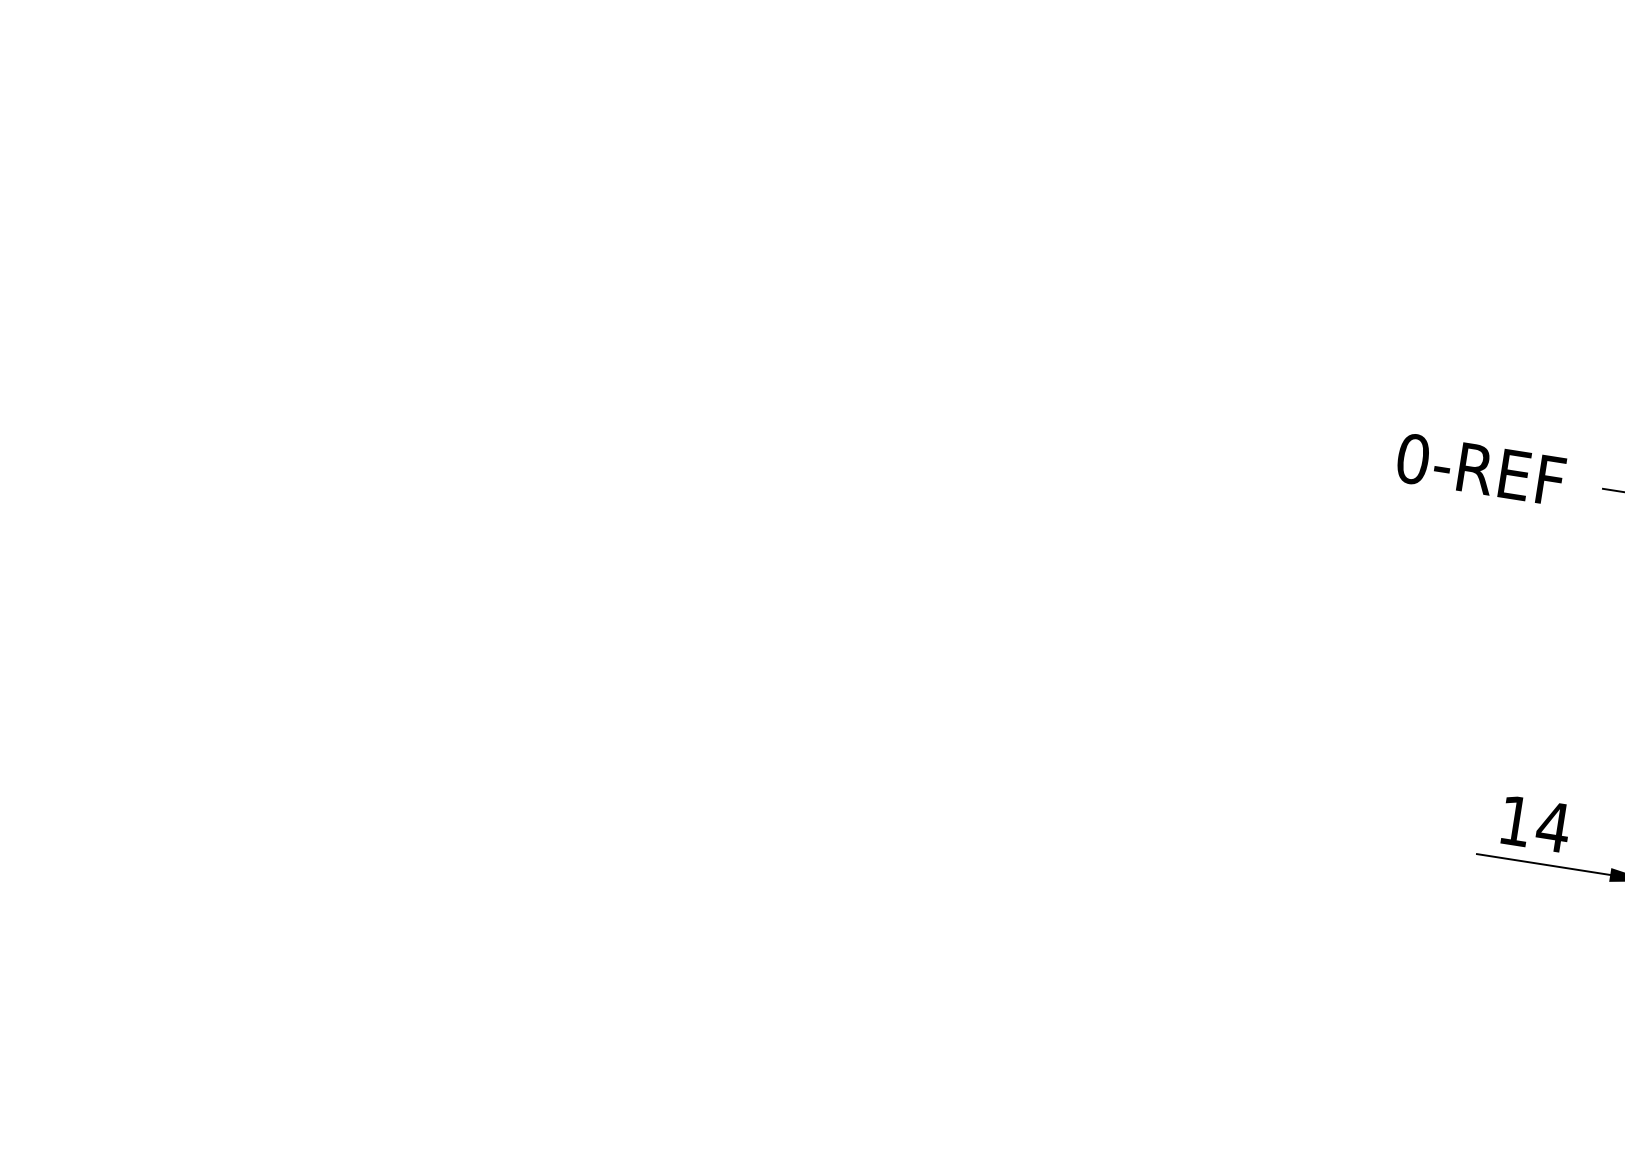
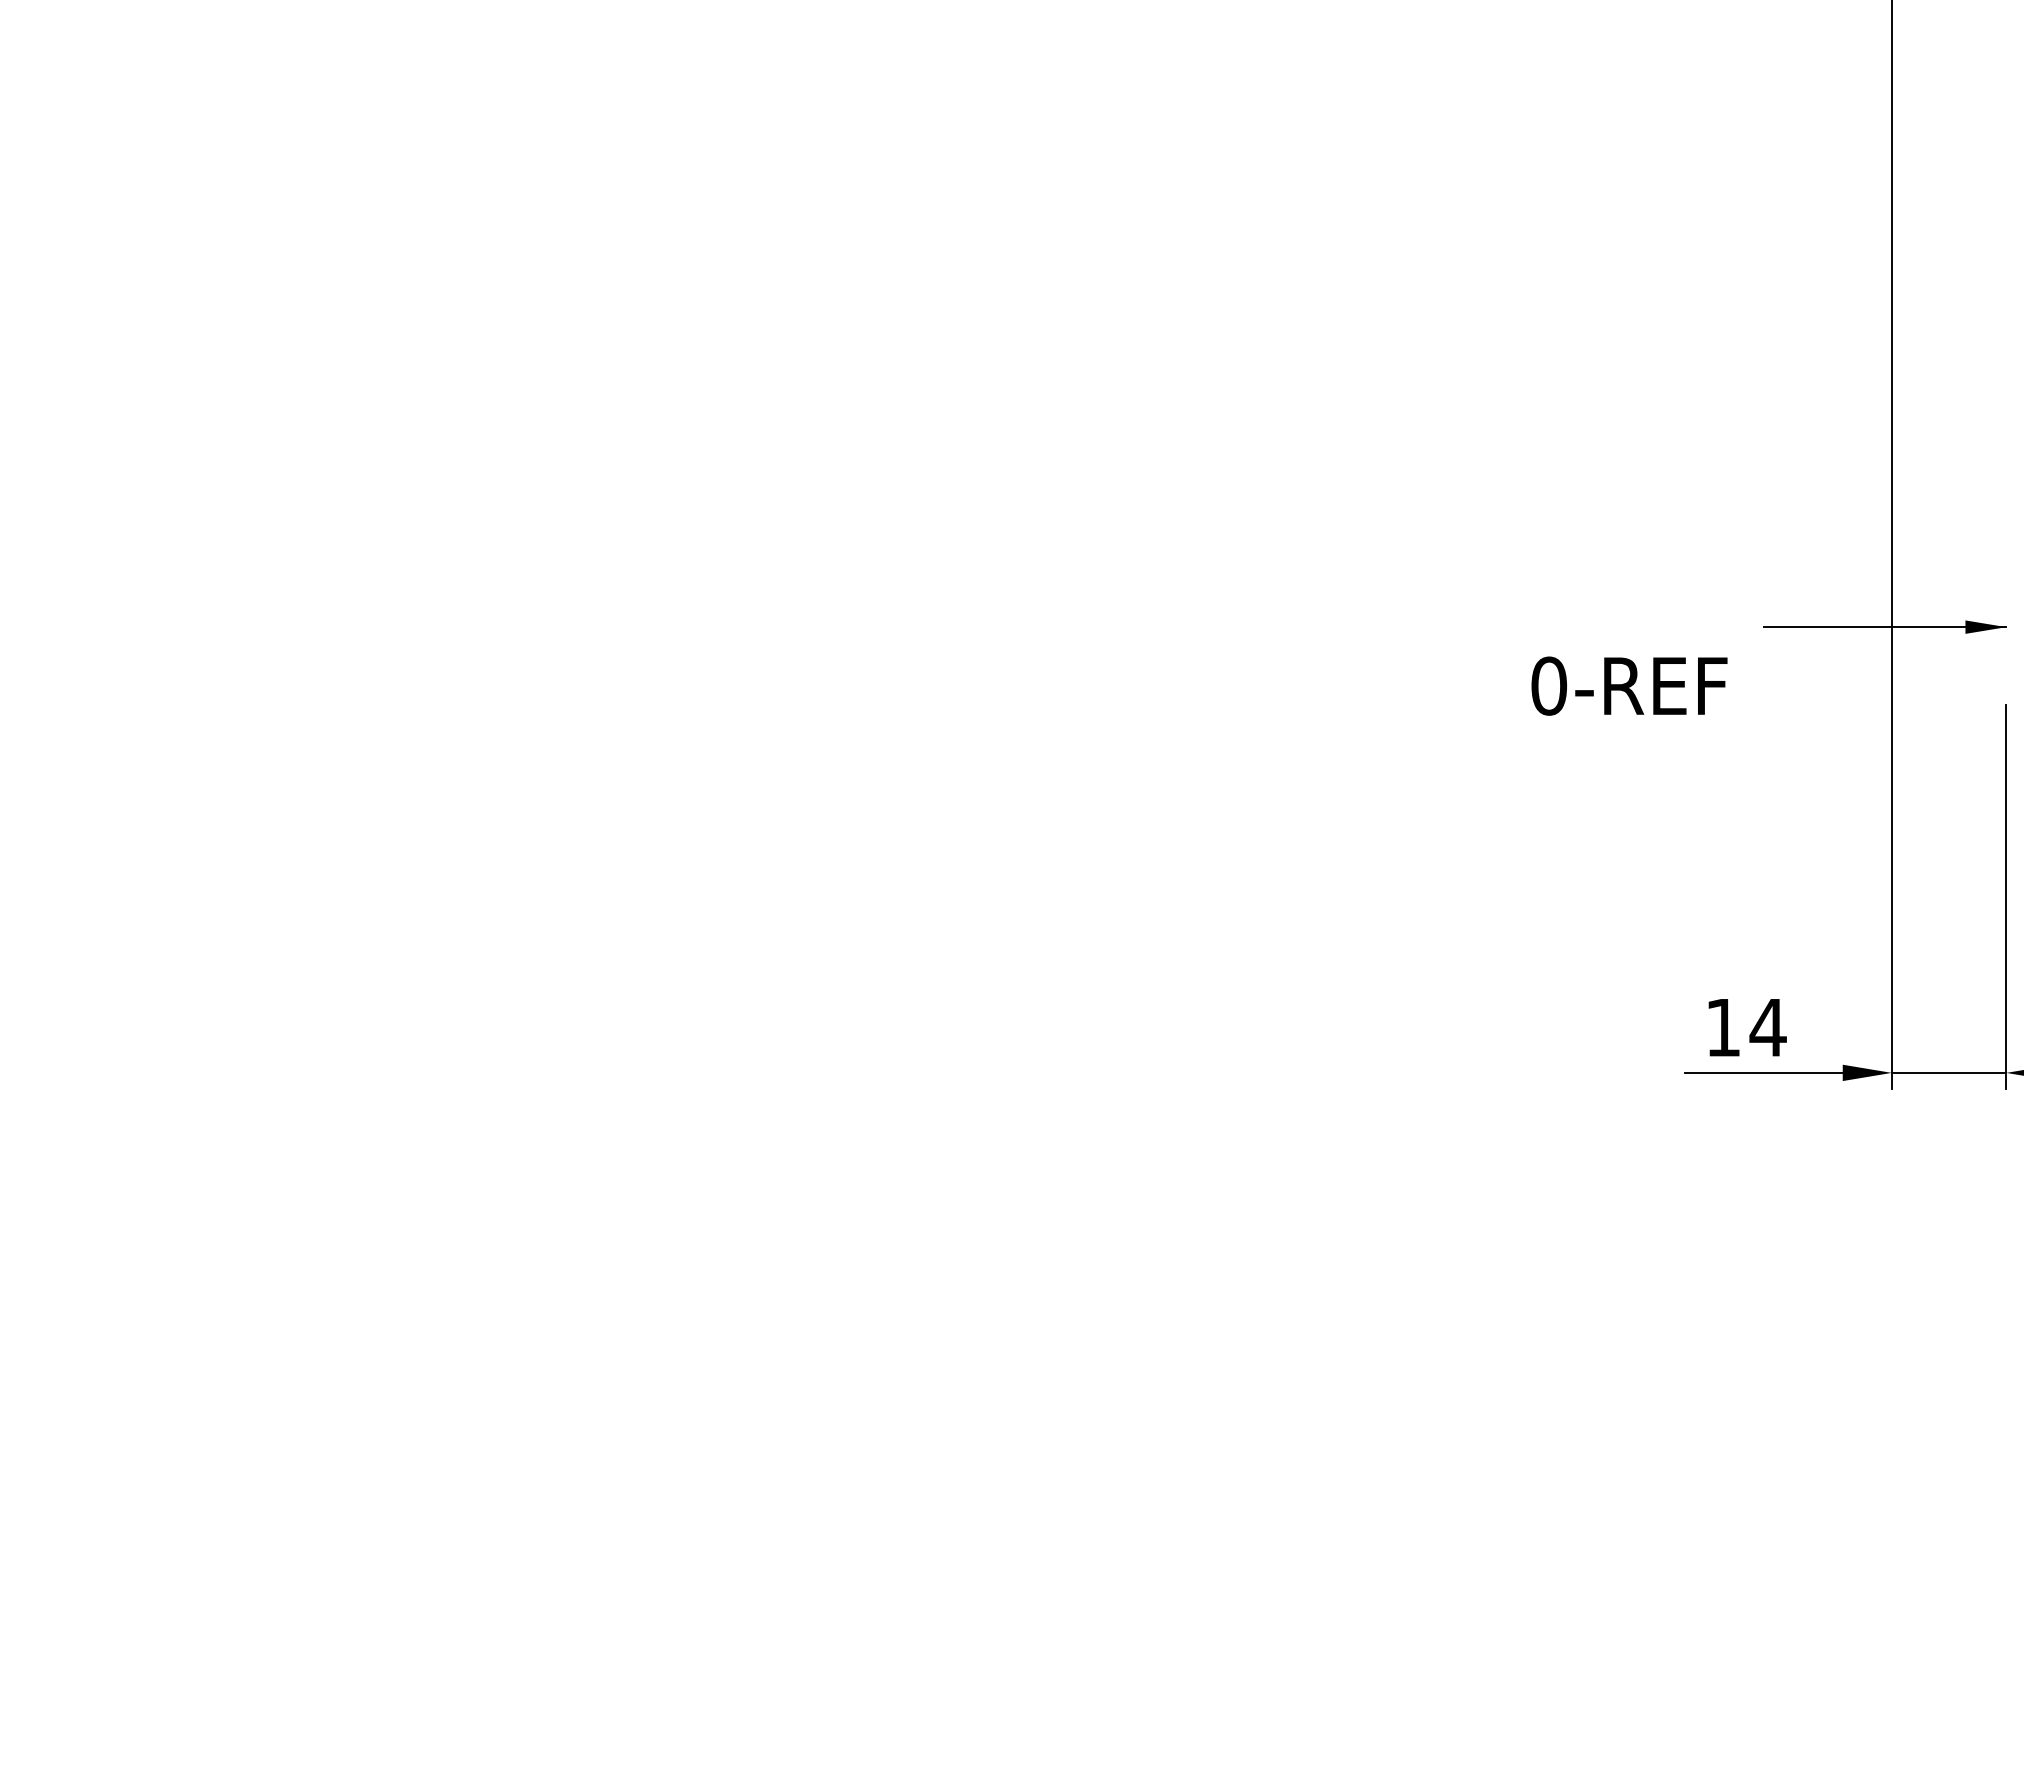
text: (1480, 469) -> (1629, 685), moved

